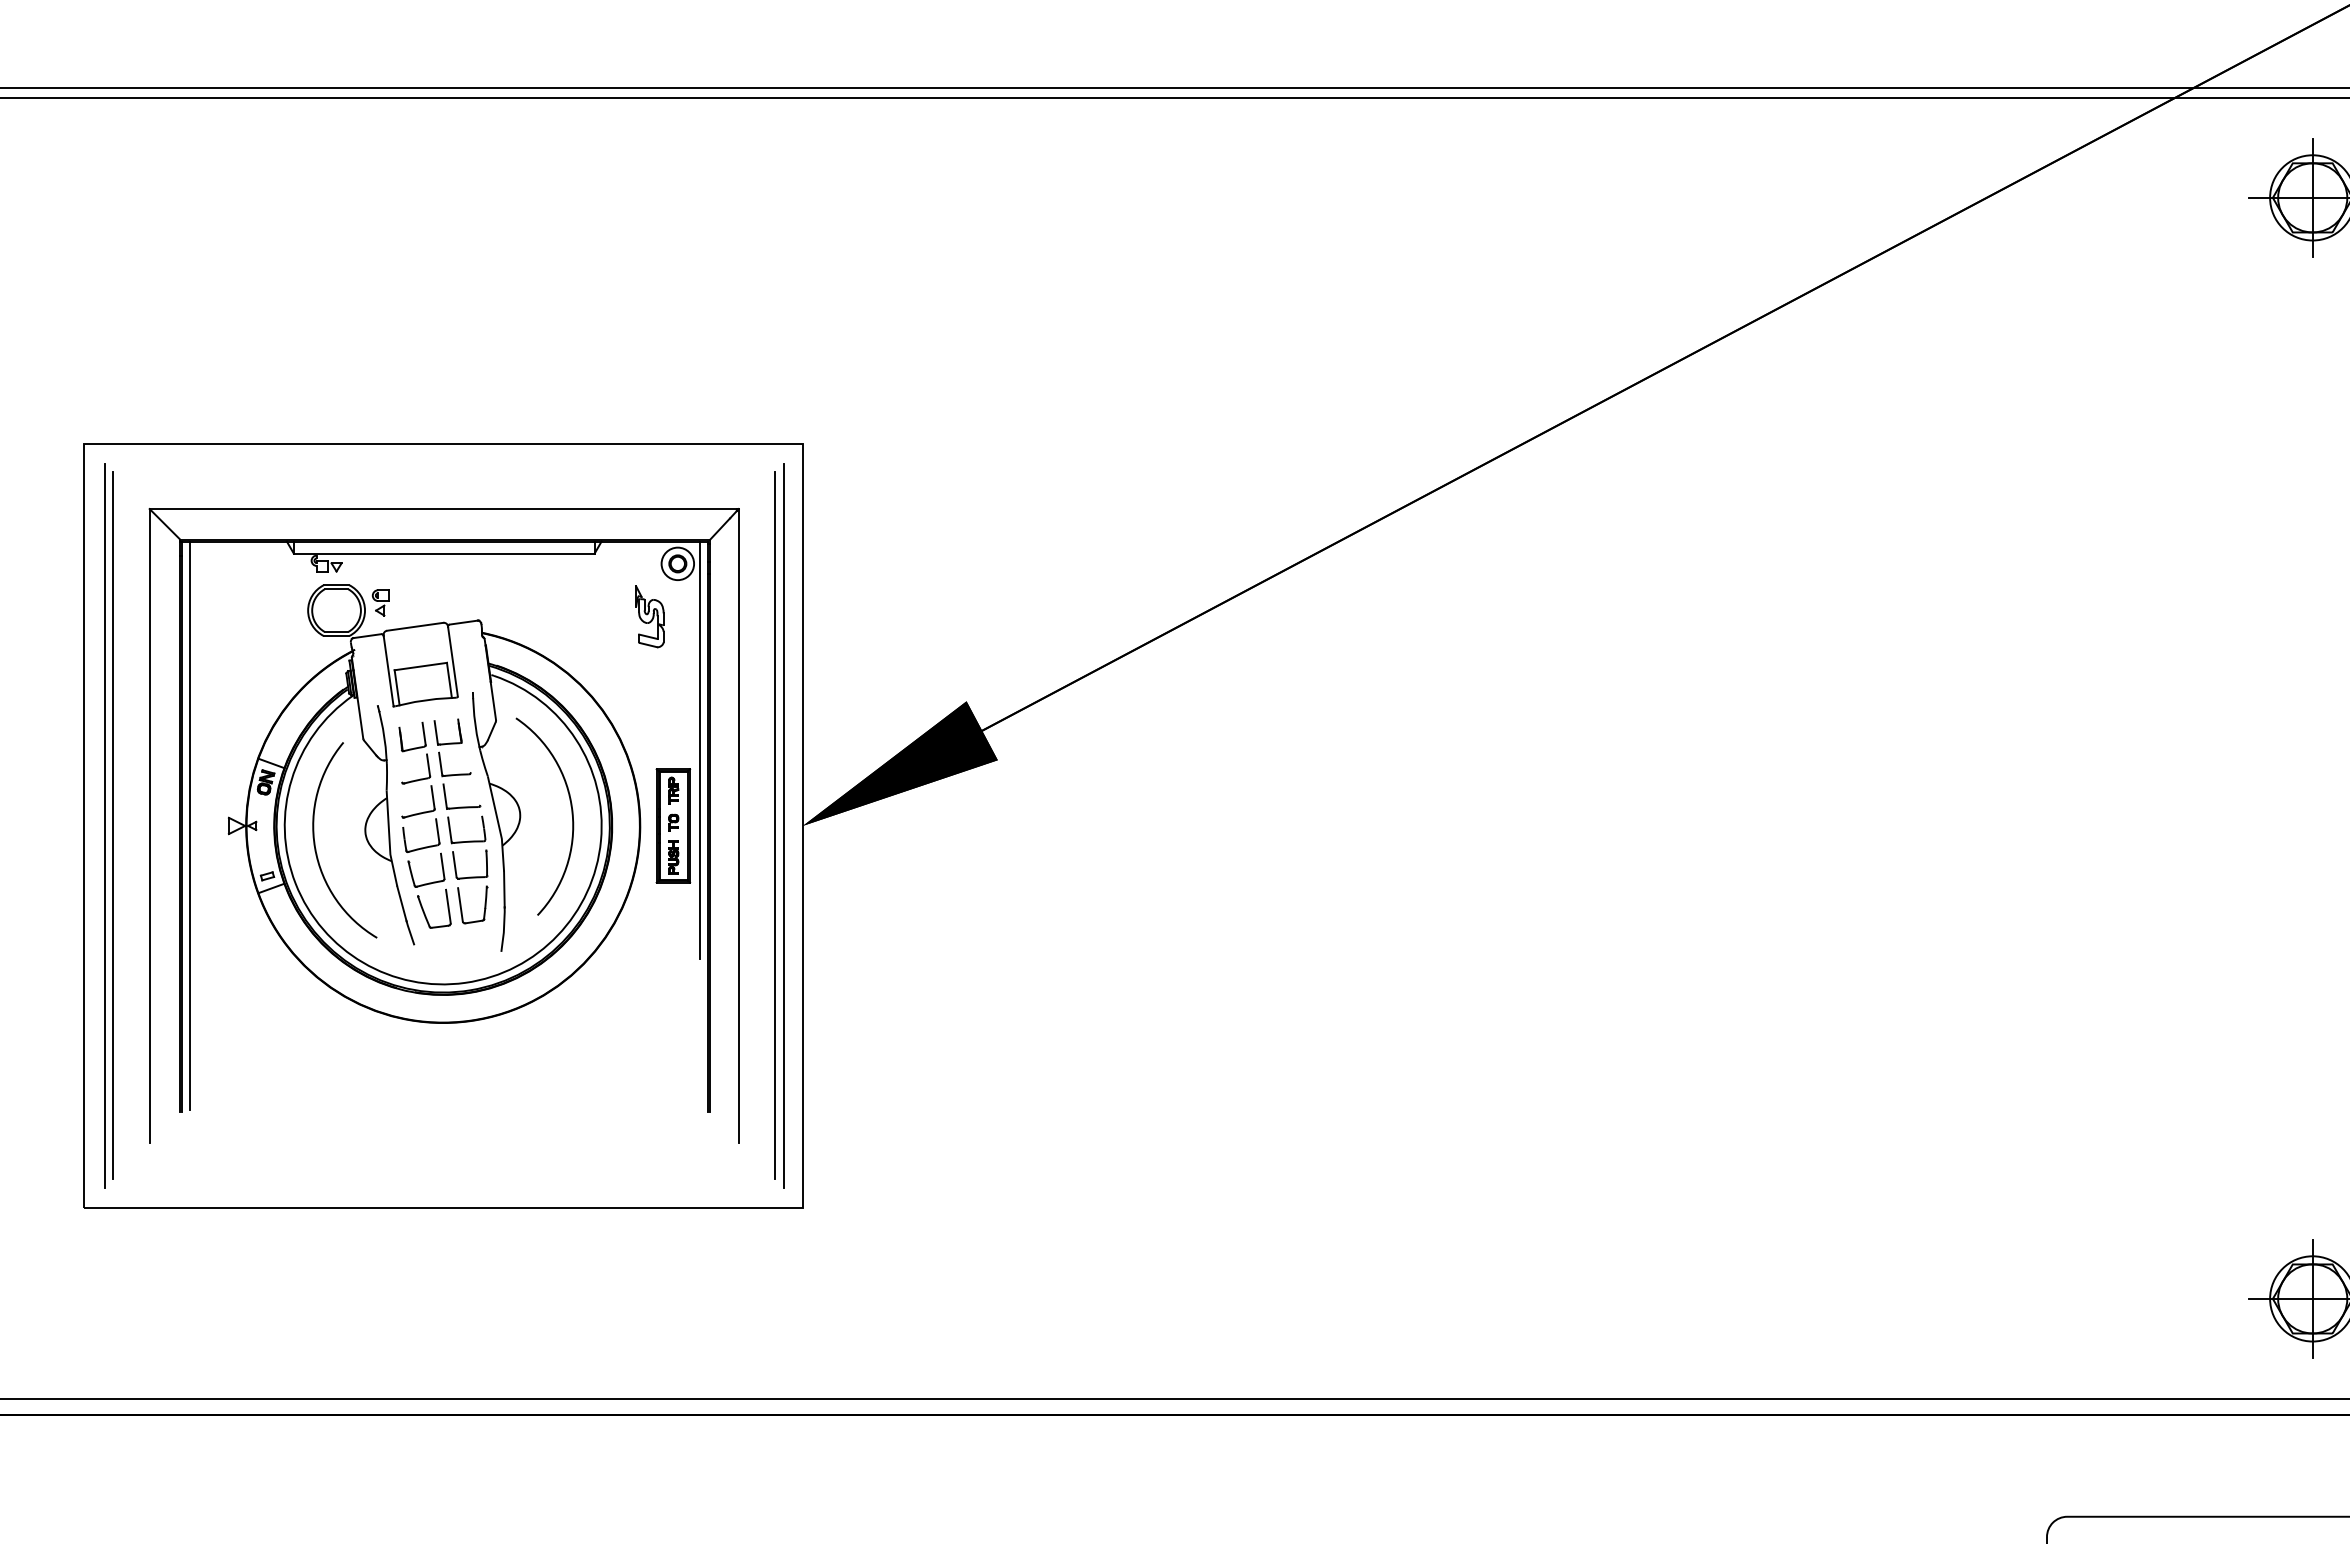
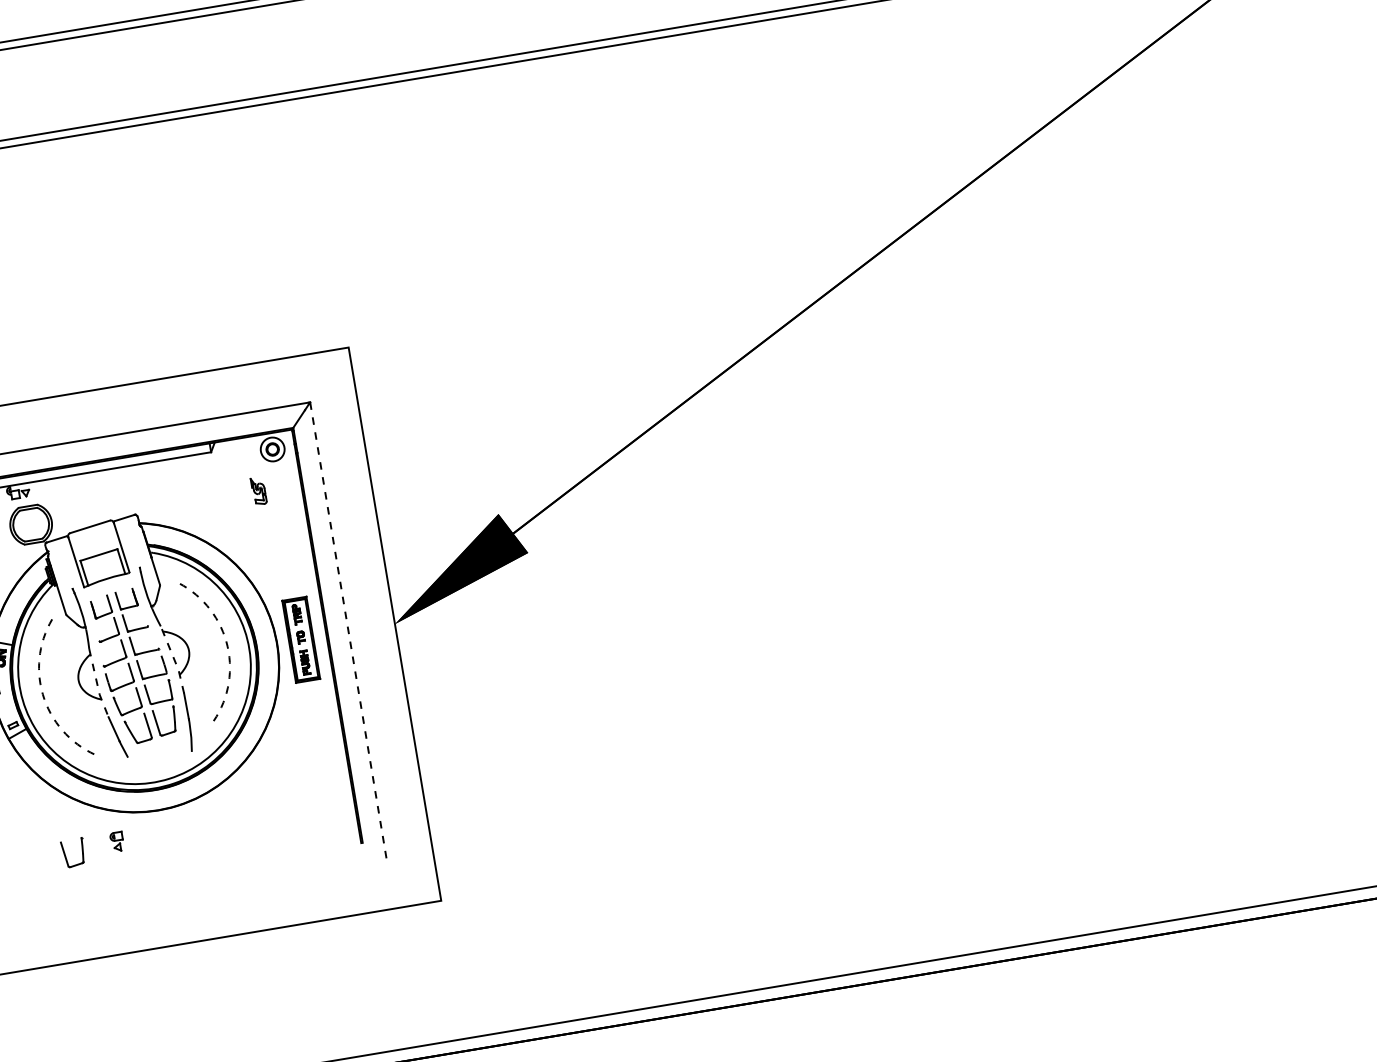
part: (380, 602) -> (116, 841), moved
part: (649, 616) -> (258, 491), size x0.6
line: (700, 749) -> (311, 581), removed
arc: (572, 811) -> (226, 641), solid -> dashed
line: (498, 823) -> (174, 659), solid -> dashed
line: (738, 825) -> (348, 631), solid -> dashed
line: (775, 825) -> (375, 627), removed
line: (783, 825) -> (380, 626), removed
line: (389, 839) -> (97, 684), solid -> dashed
arc: (315, 847) -> (44, 698), solid -> dashed
part: (308, 1060) -> (65, 853), added

